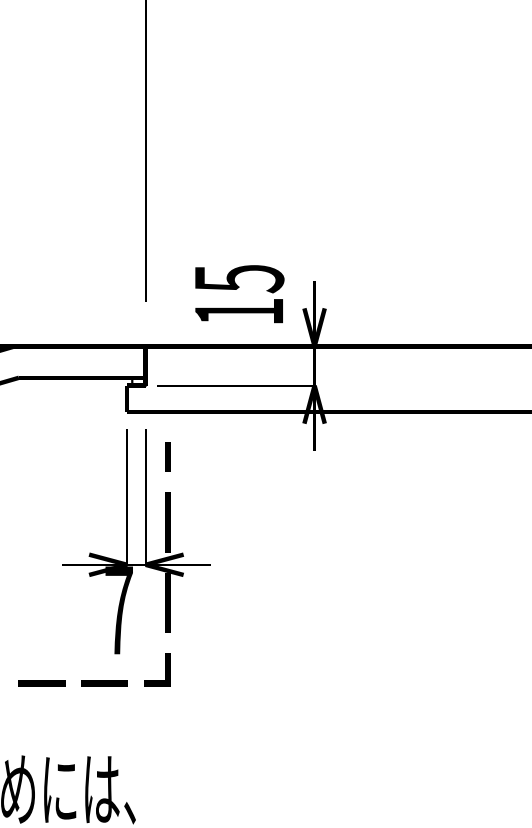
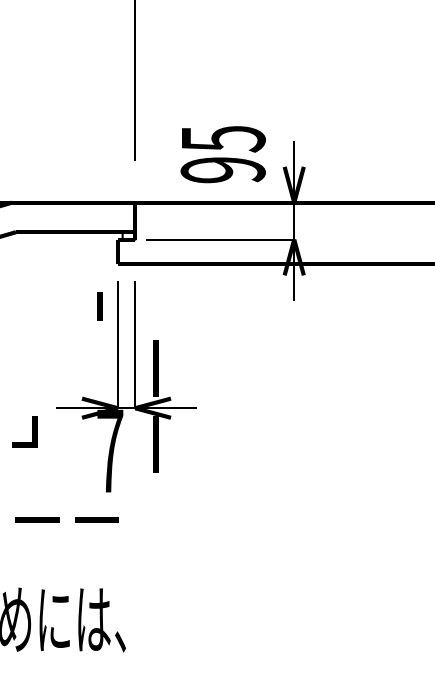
text: (238, 311) -> (222, 169), 15 -> 95
line: (167, 456) -> (99, 306), moved
line: (165, 669) -> (32, 431), moved

